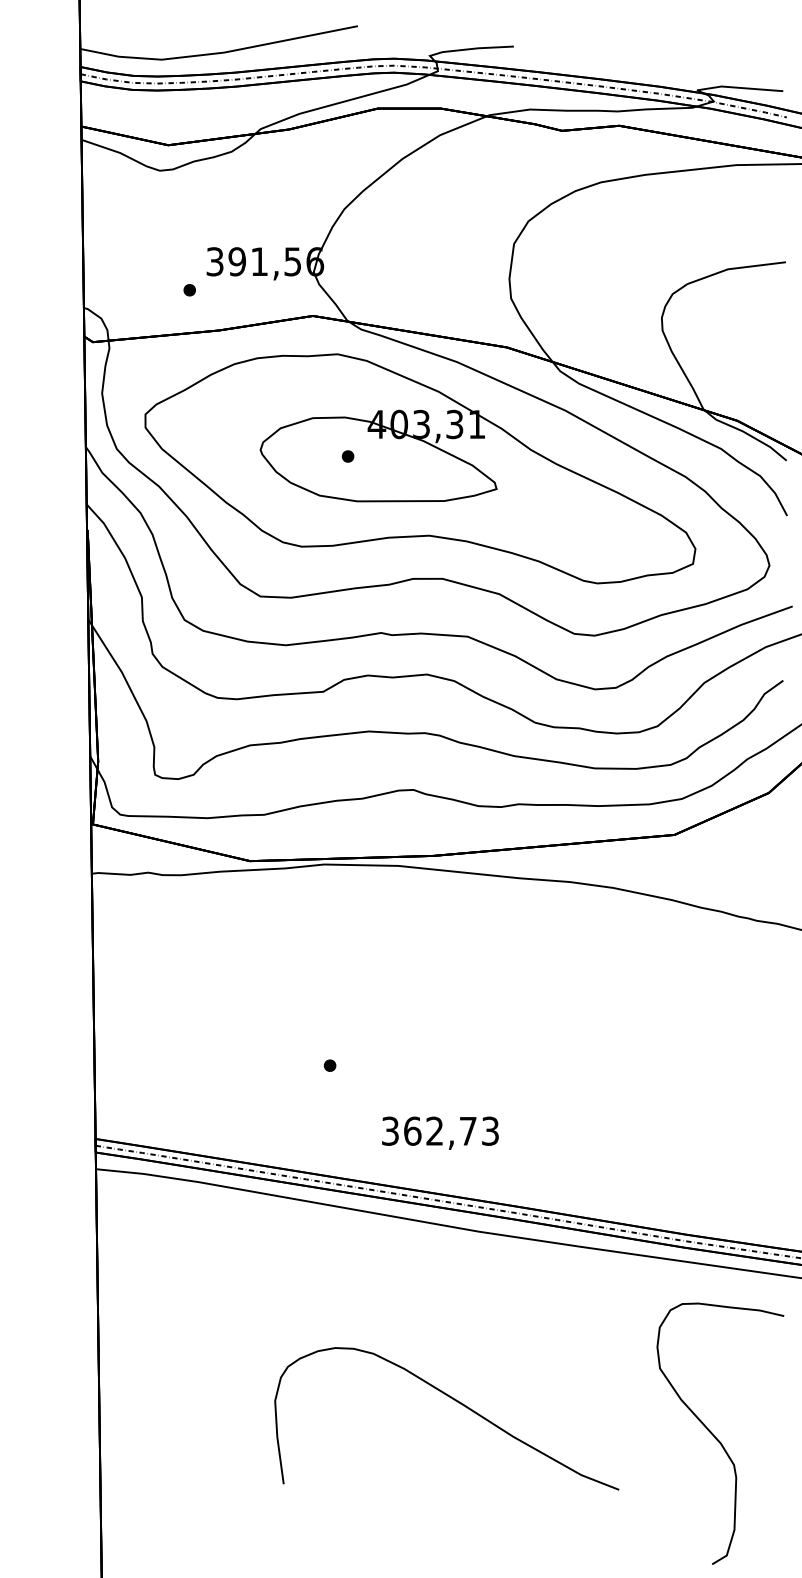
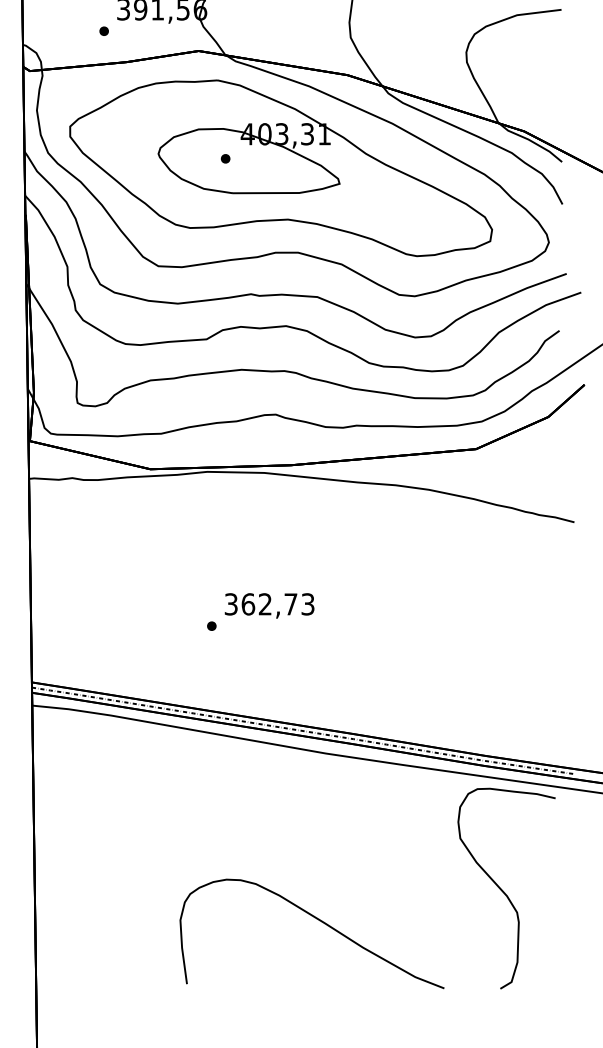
text: (440, 1132) -> (269, 605), moved
curve: (455, 1401) -> (318, 920), moved
curve: (716, 1437) -> (503, 891), moved

